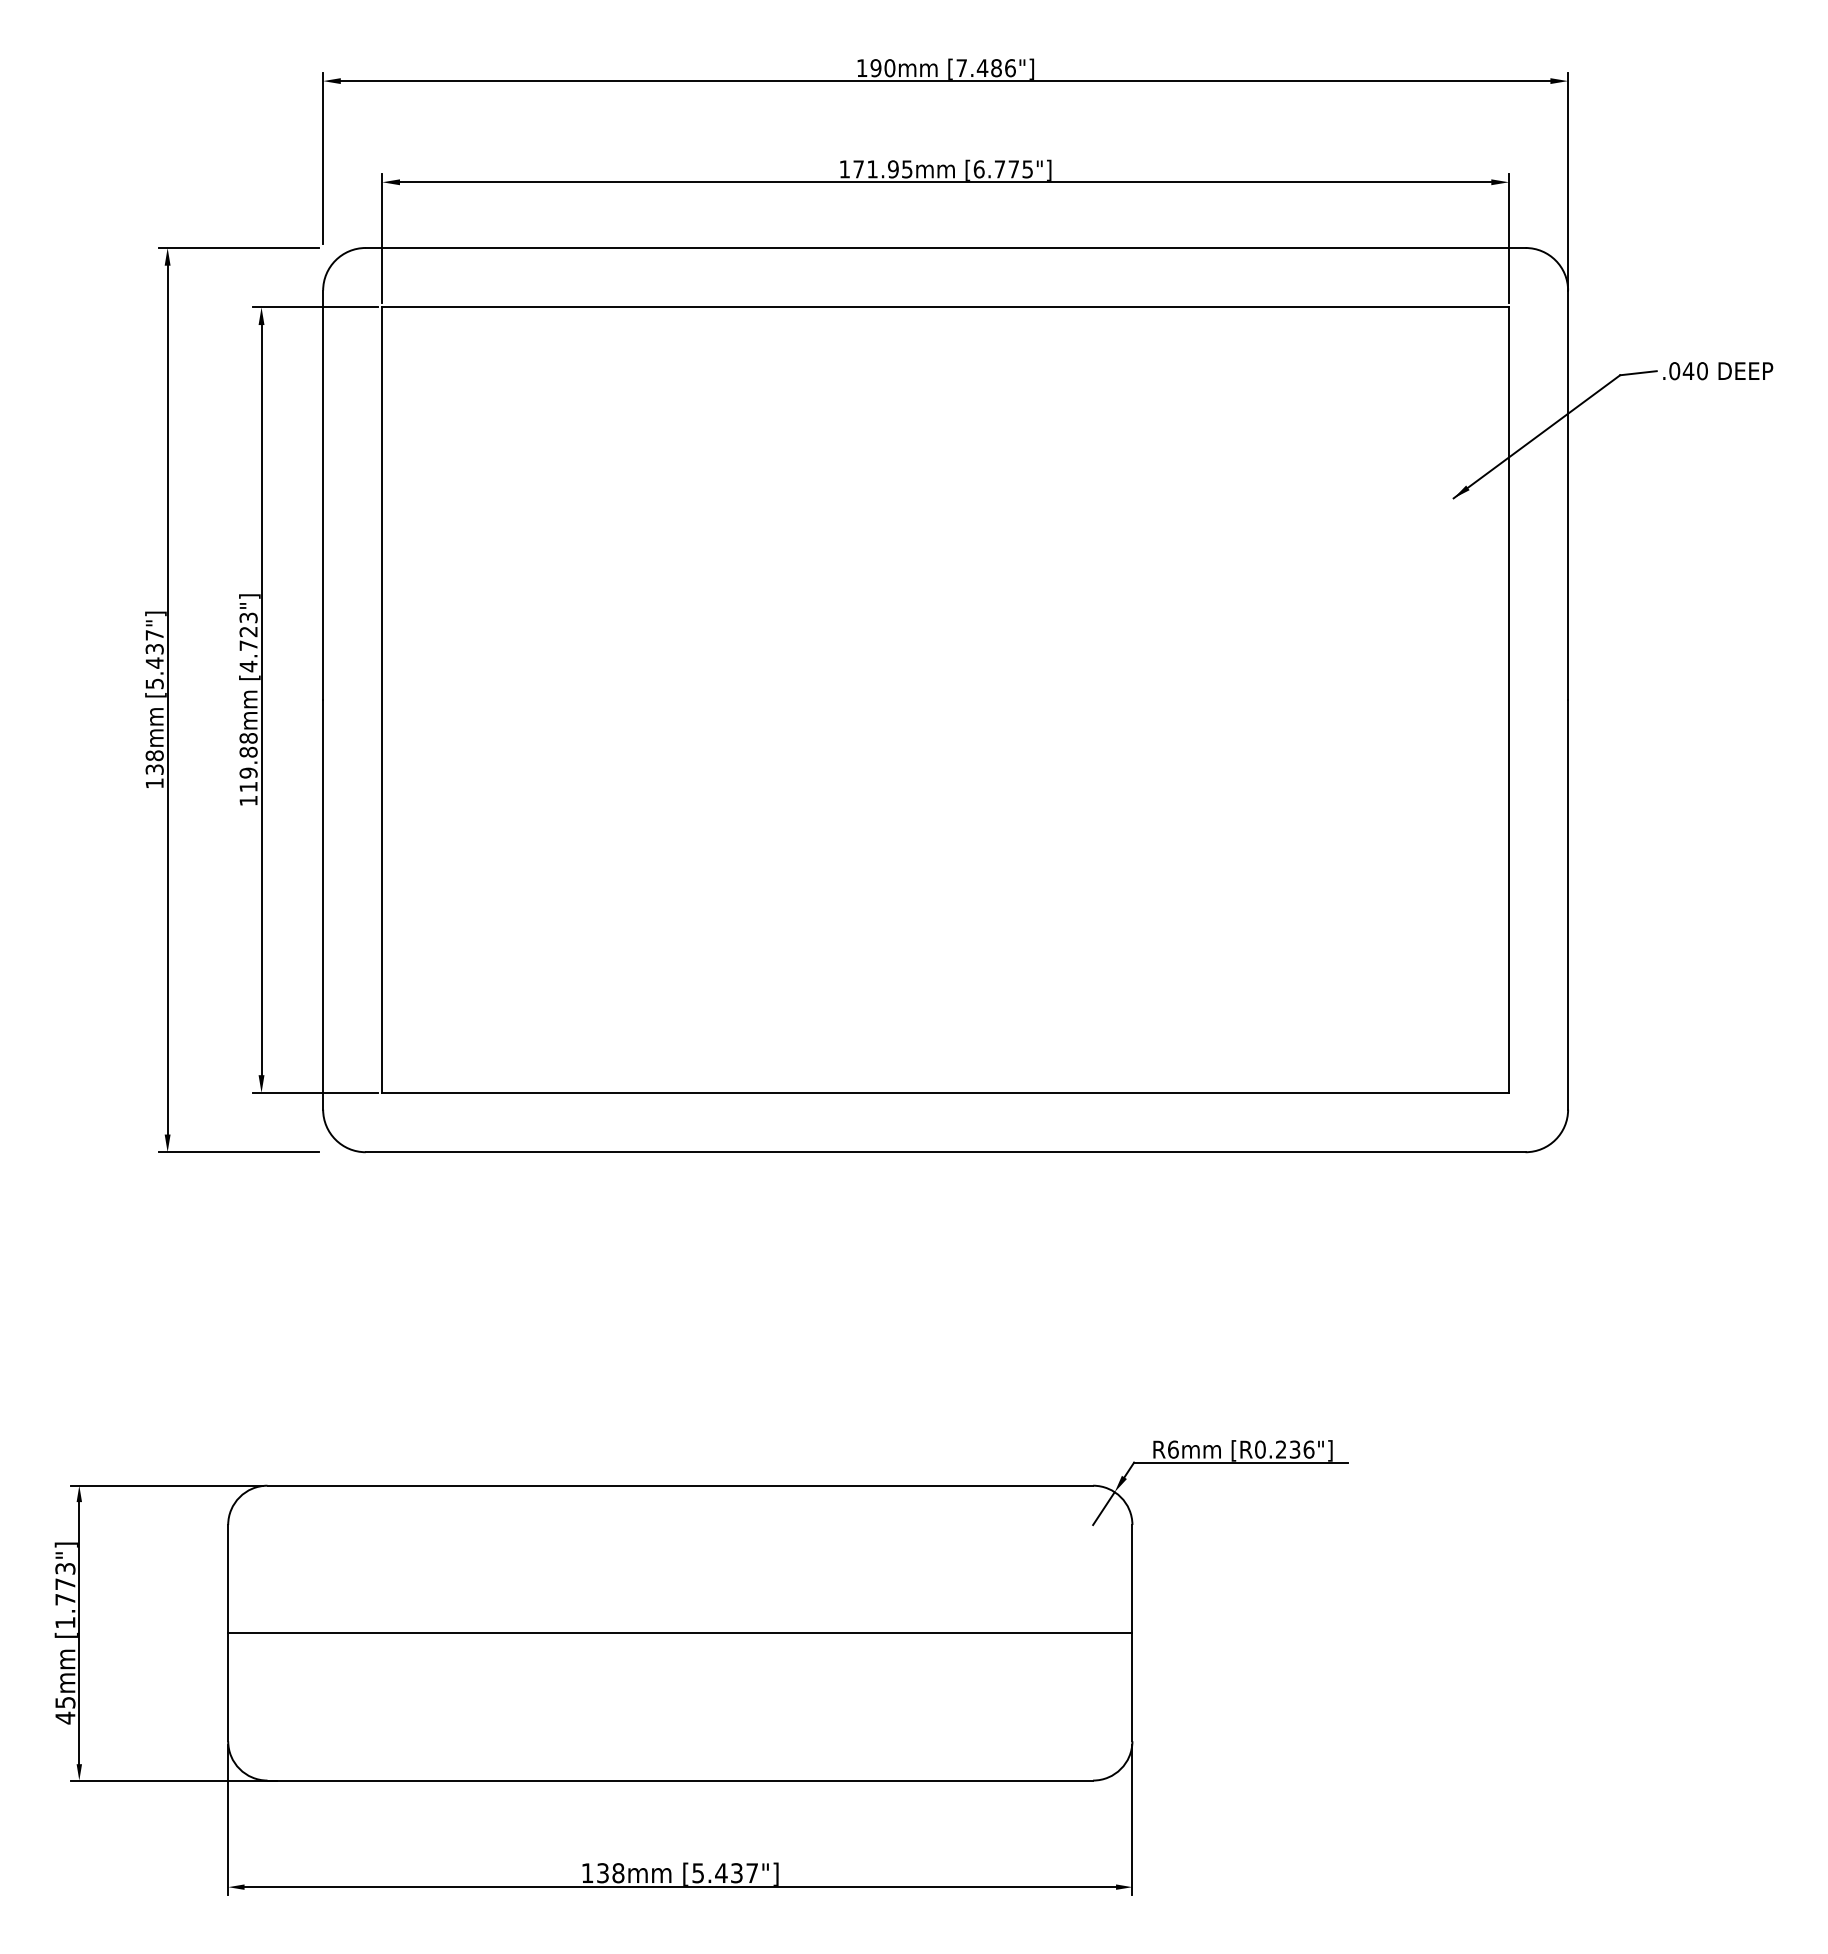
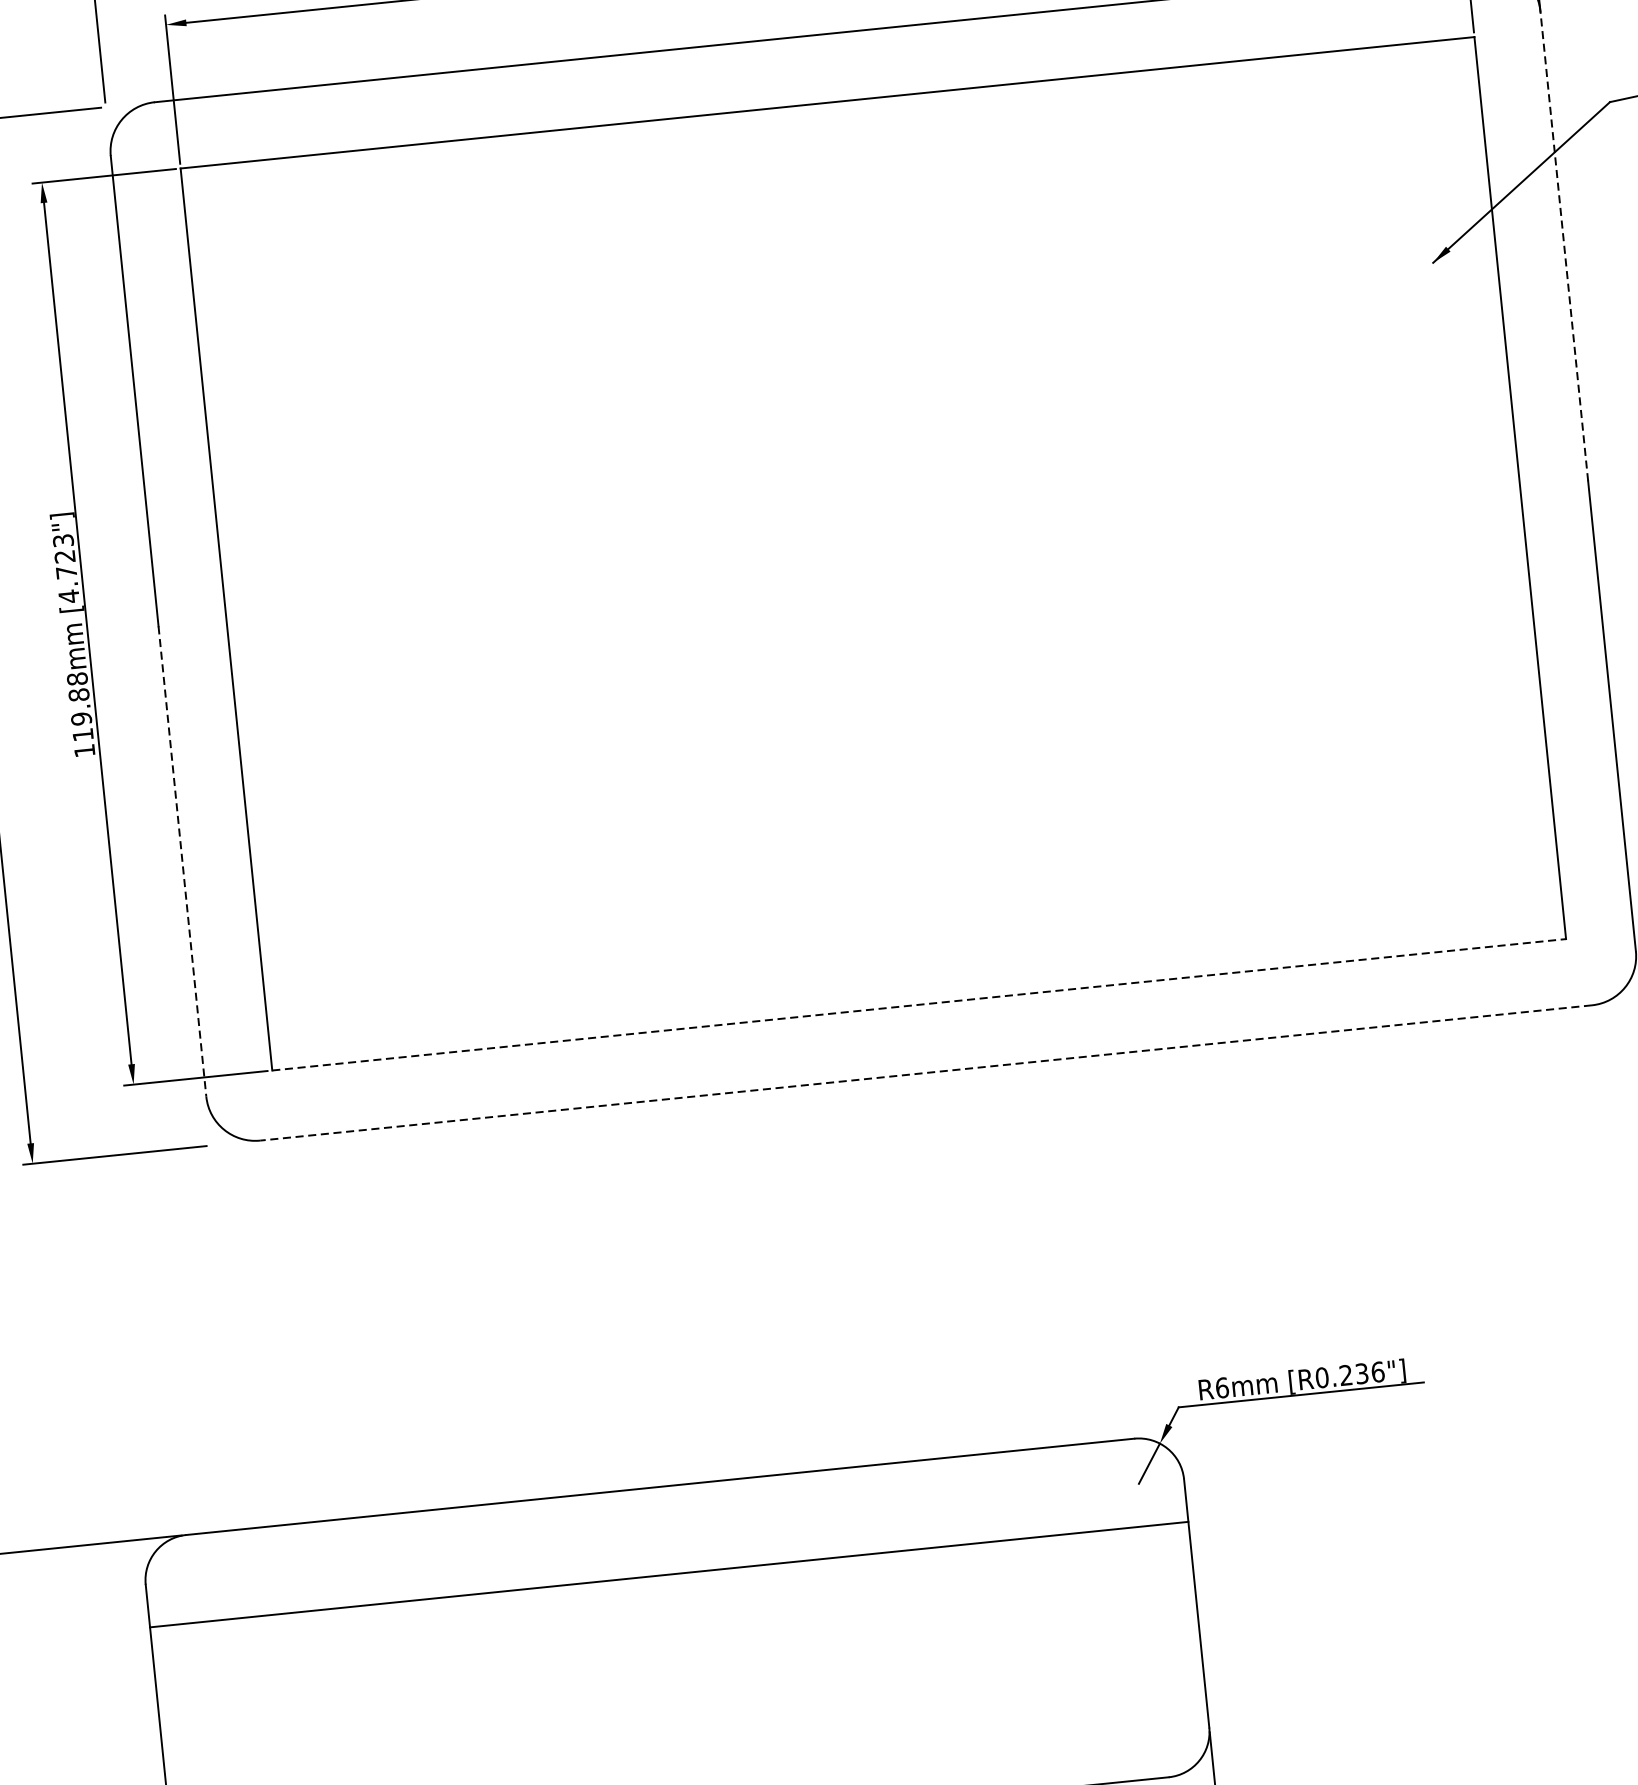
line: (1568, 495) -> (1564, 246), solid -> dashed
line: (323, 904) -> (182, 861), solid -> dashed
line: (946, 1092) -> (920, 1004), solid -> dashed
line: (945, 1152) -> (925, 1073), solid -> dashed
line: (680, 1633) -> (669, 1574), moved

